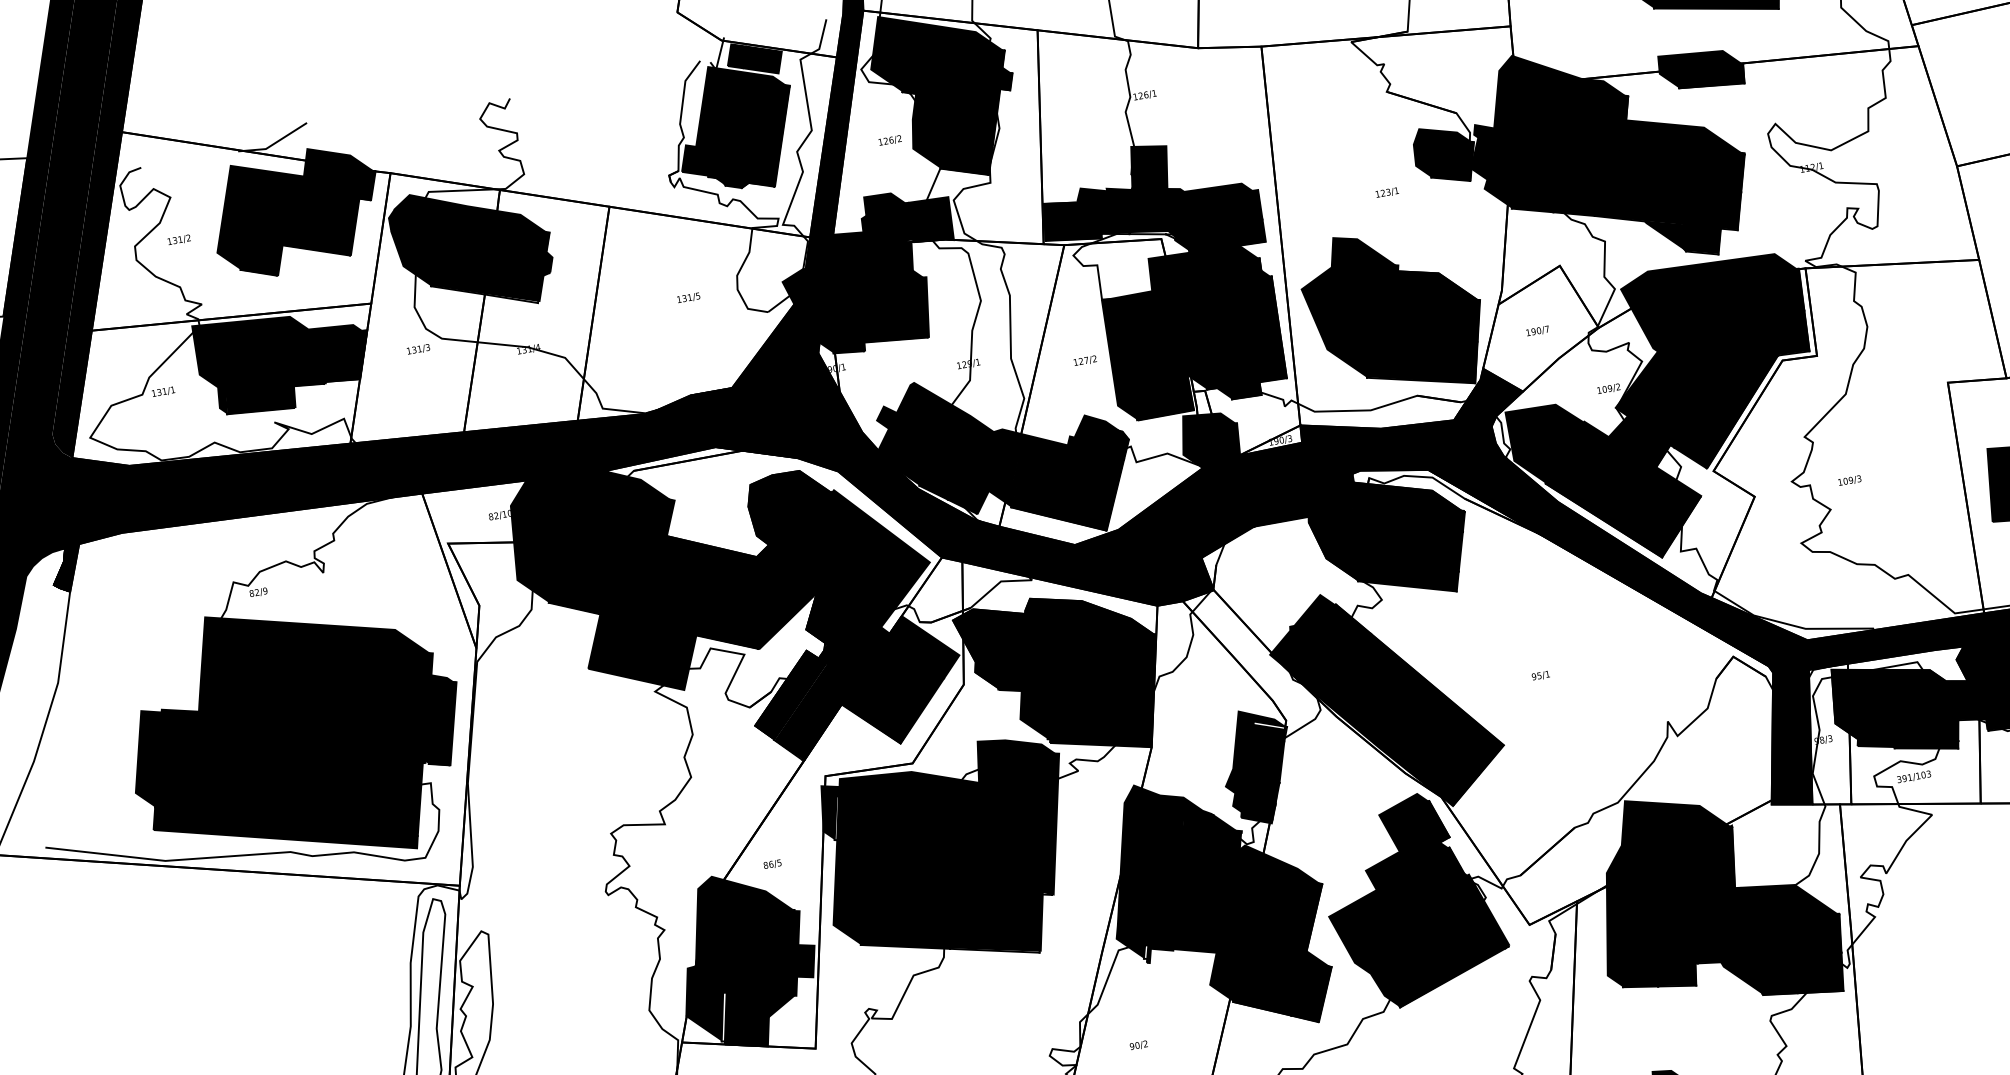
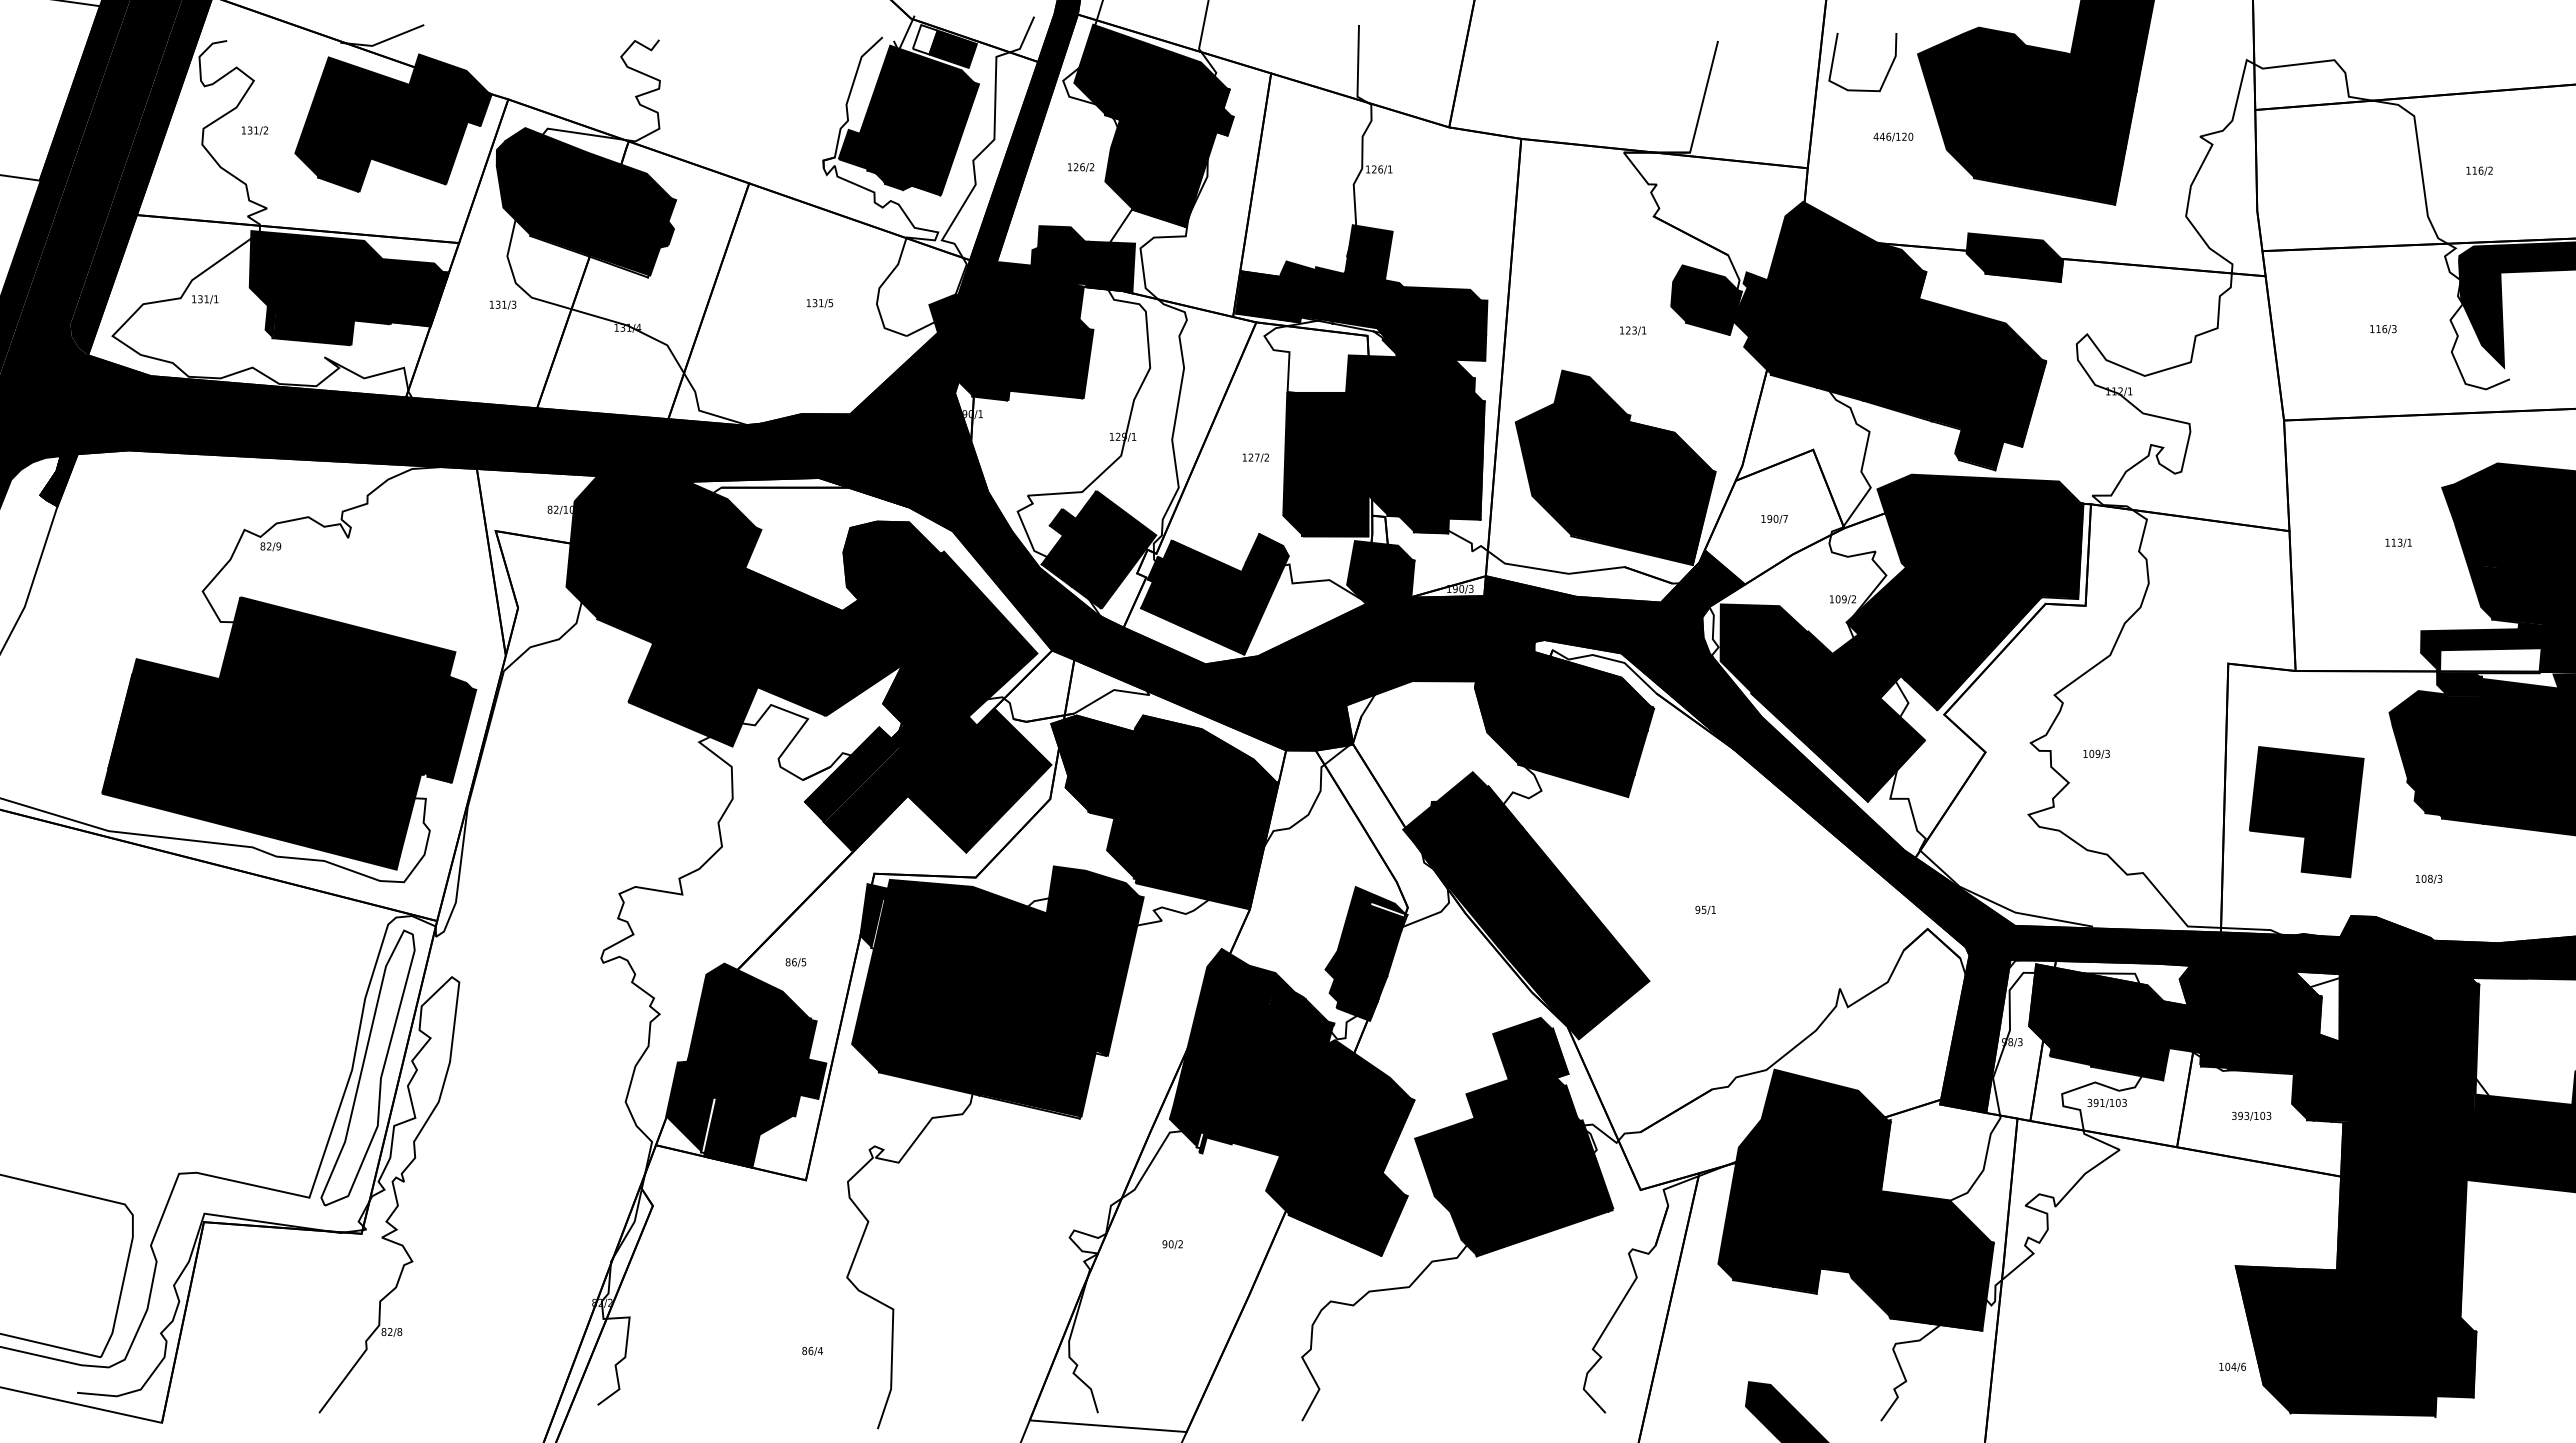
fill: (736, 56) -> (924, 39), removed
fill: (1665, 236) -> (1939, 438), removed
fill: (996, 437) -> (1139, 526), removed
fill: (277, 693) -> (271, 665), removed

